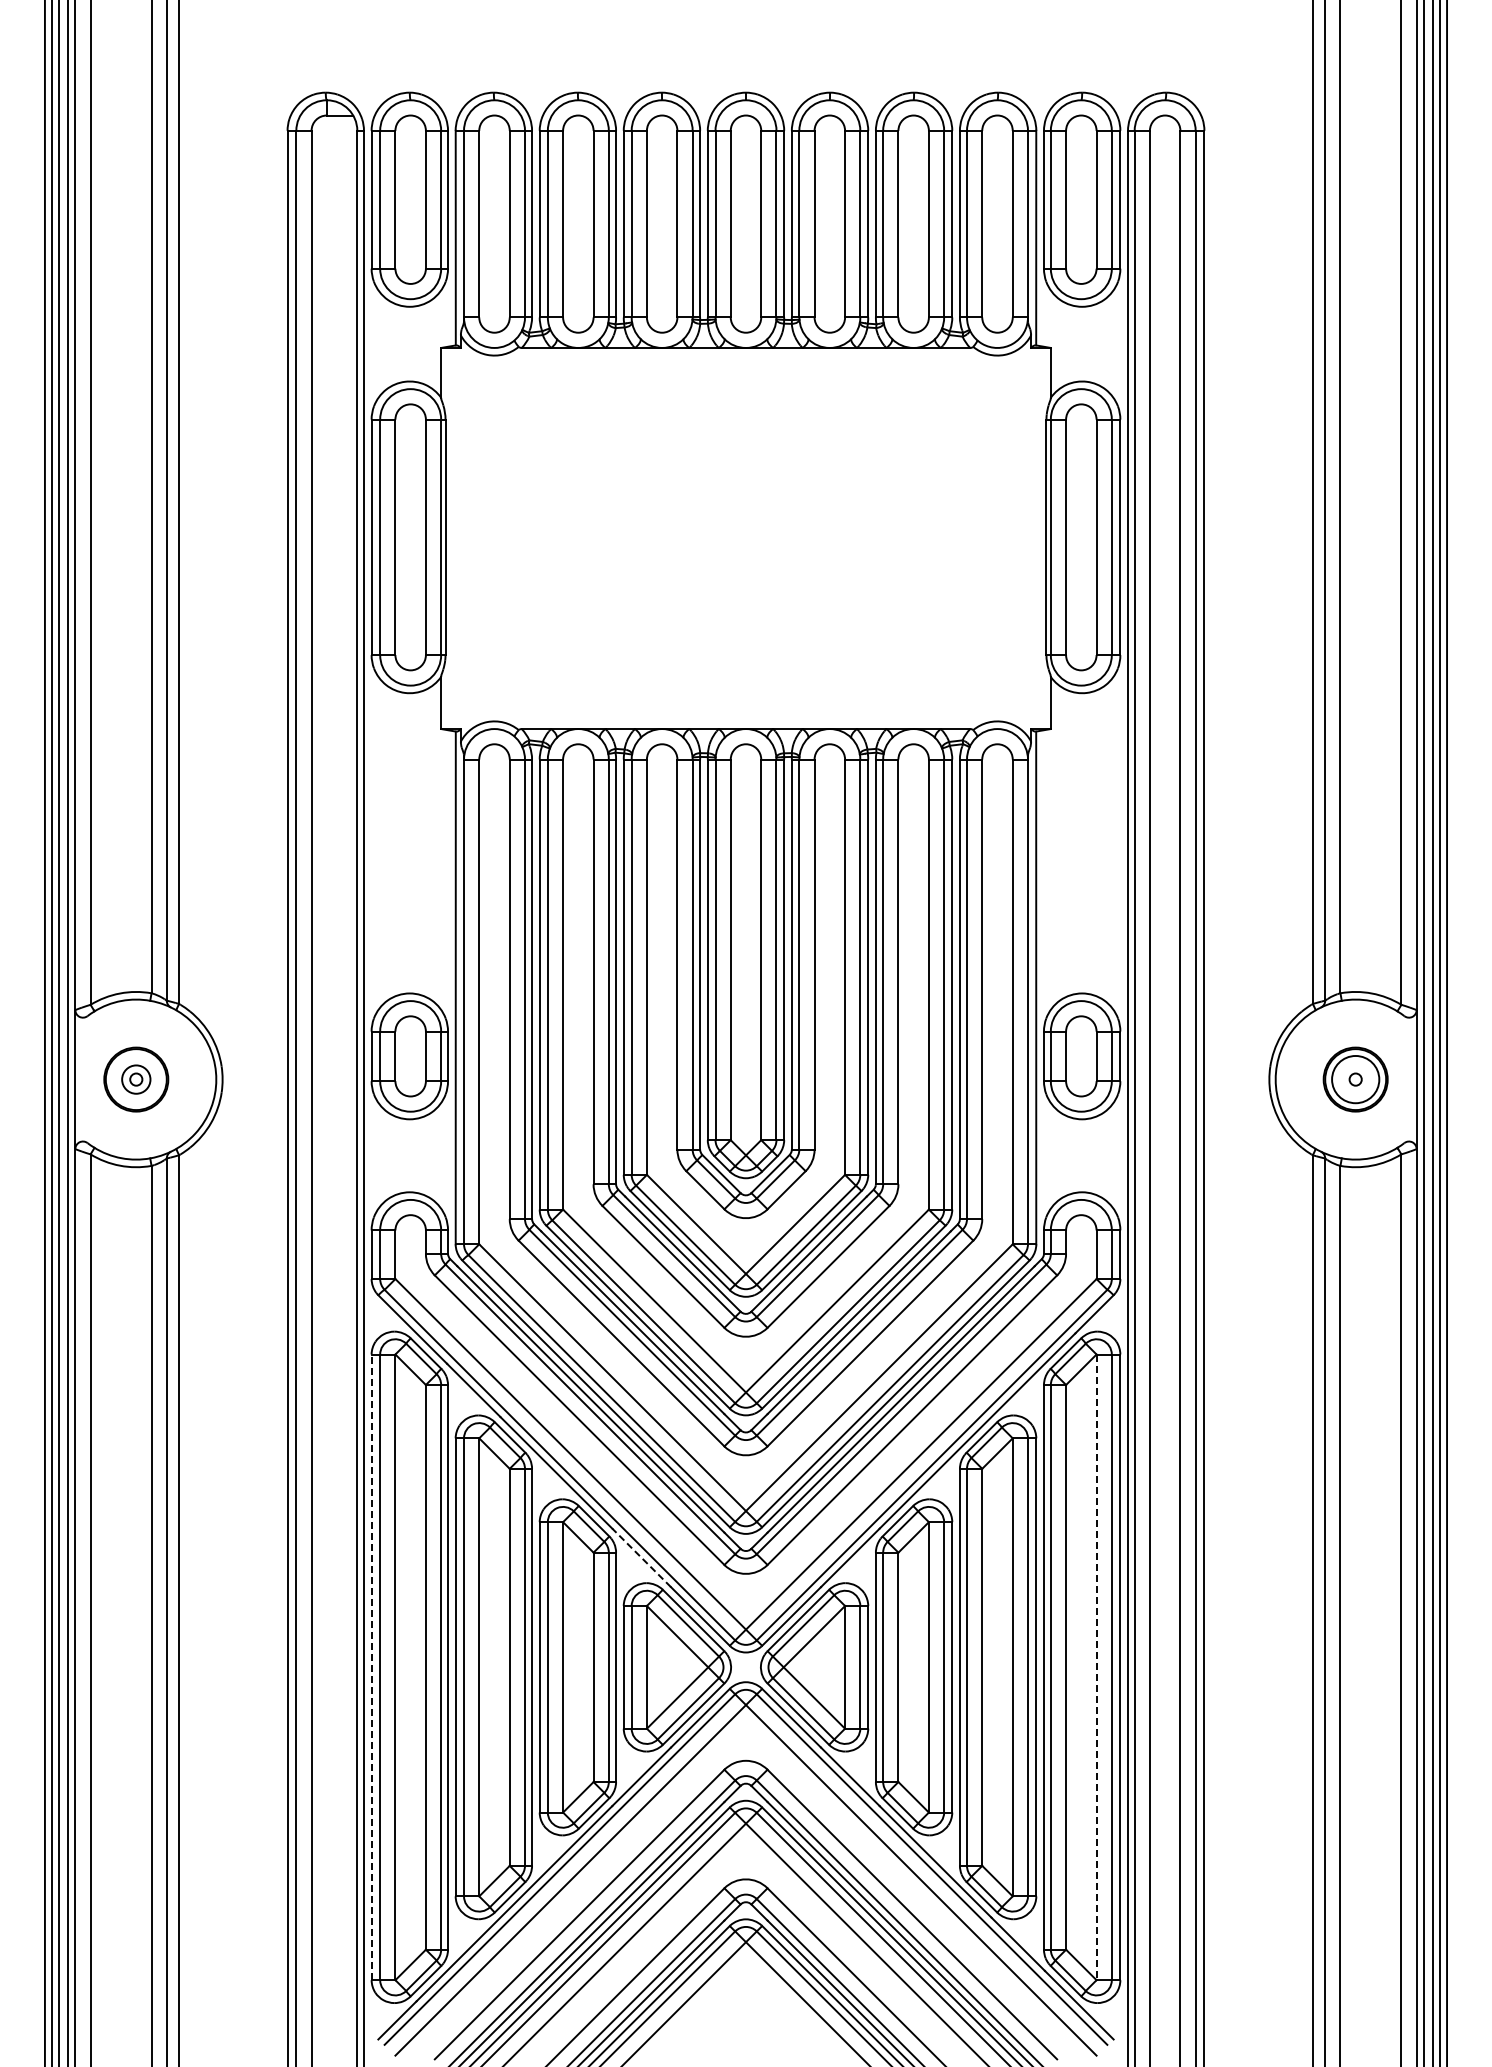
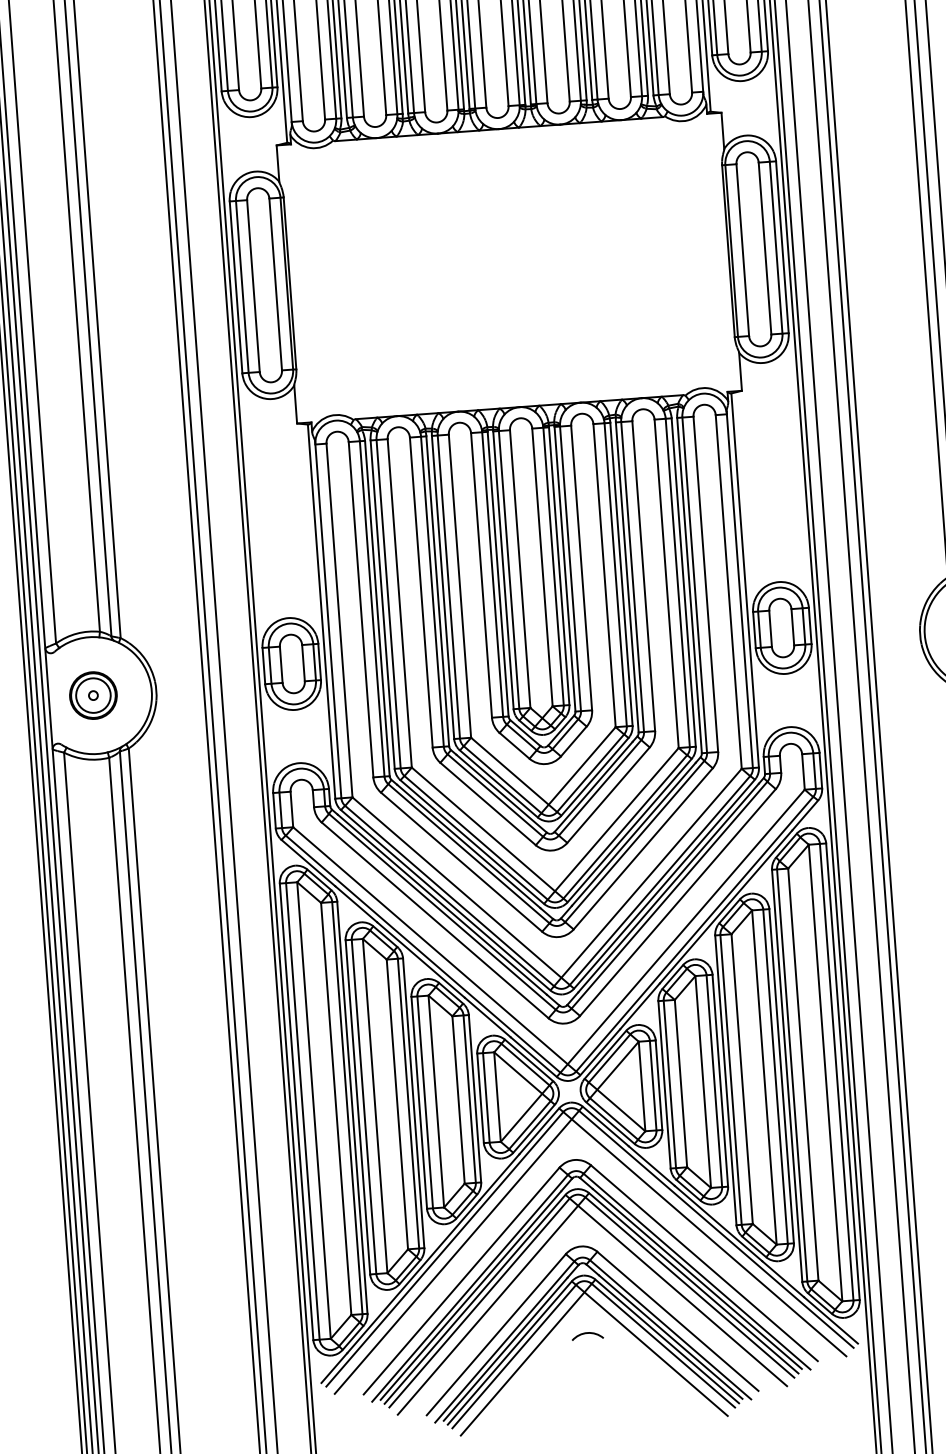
circle: (135, 1079) -> (92, 695), size x1.67
line: (641, 1557) -> (487, 1017), dashed -> solid
line: (371, 1667) -> (296, 1111), dashed -> solid
line: (1096, 1667) -> (825, 1073), dashed -> solid
arc: (745, 1998) -> (587, 1333), added

